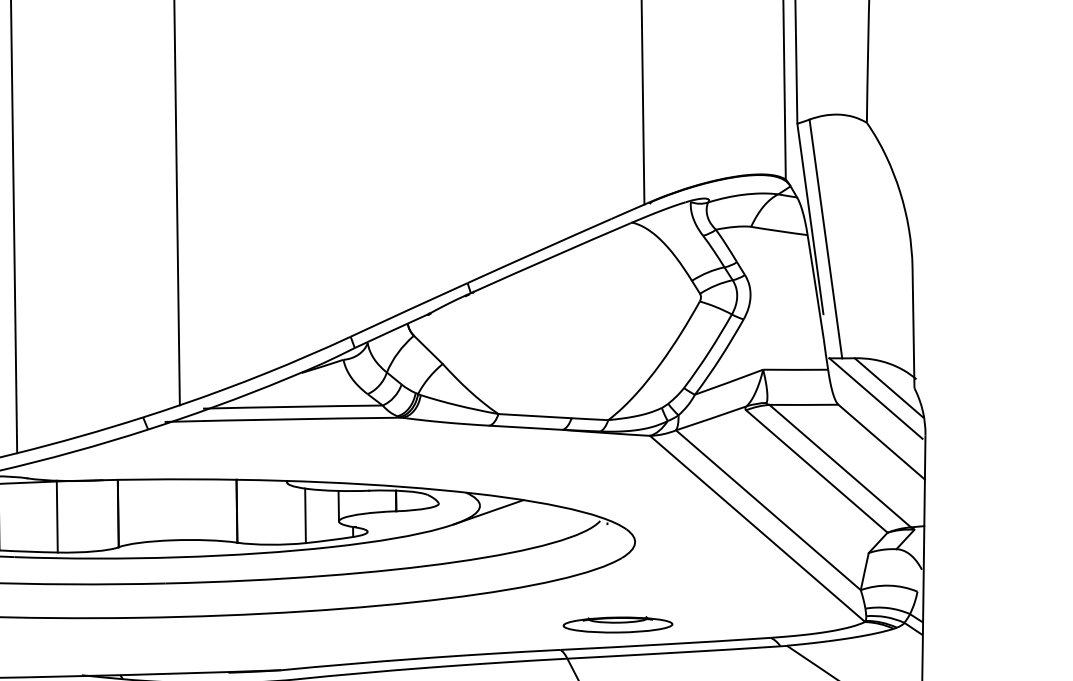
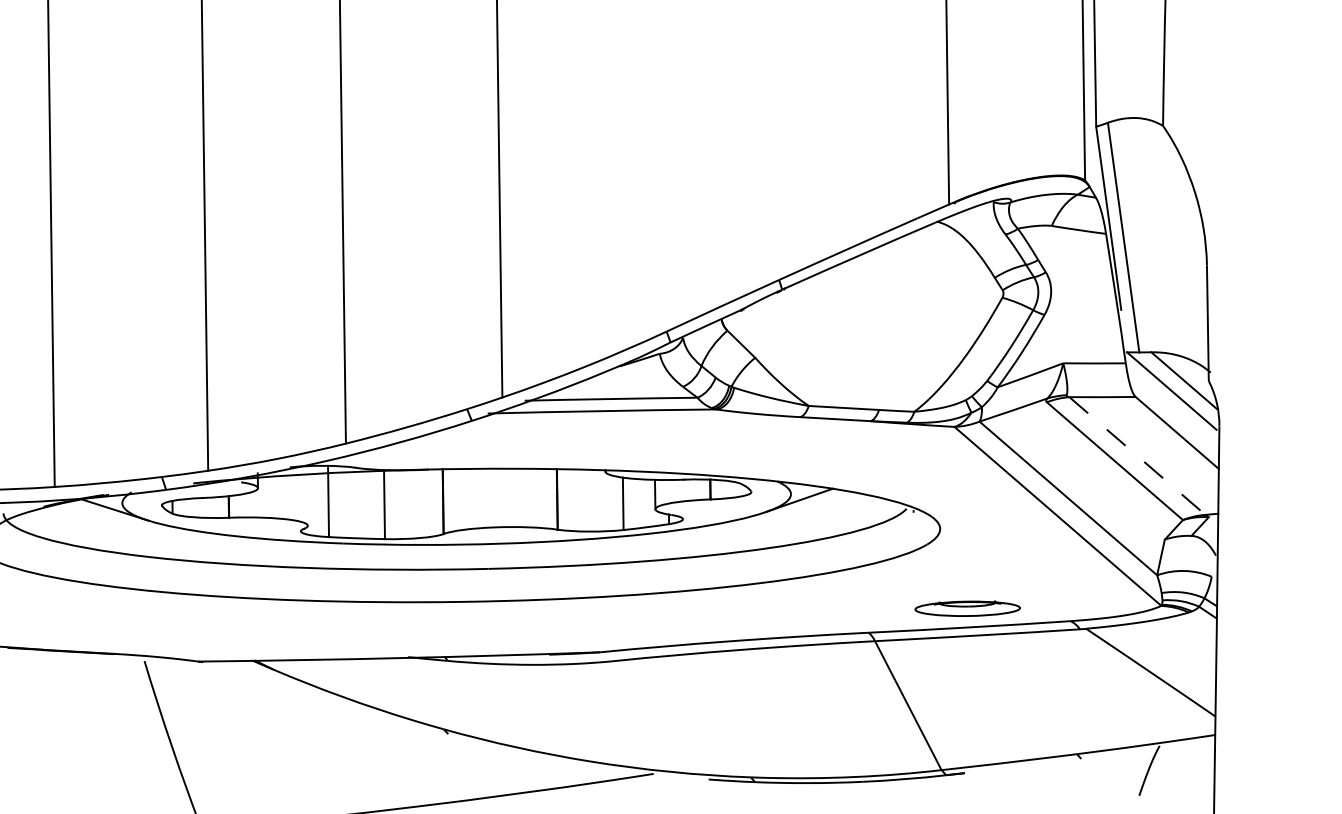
line: (840, 466) -> (1137, 456), solid -> dashed
part: (617, 624) -> (967, 608), moved

